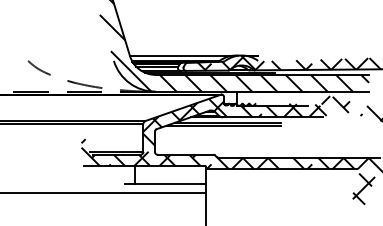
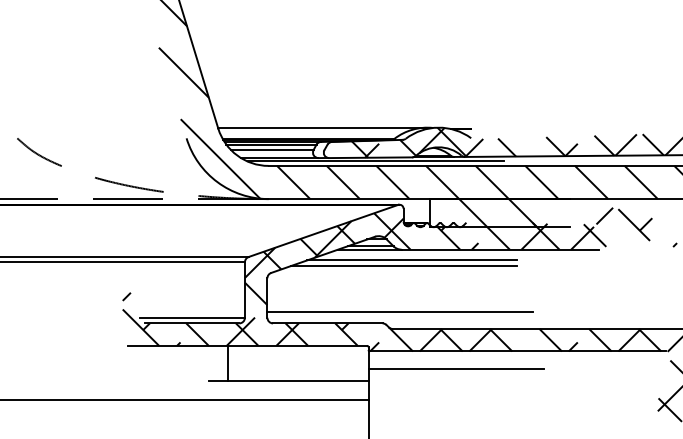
hatch: (271, 98) -> (497, 212), added
line: (221, 149) -> (398, 313), added
line: (250, 177) -> (456, 368), added

